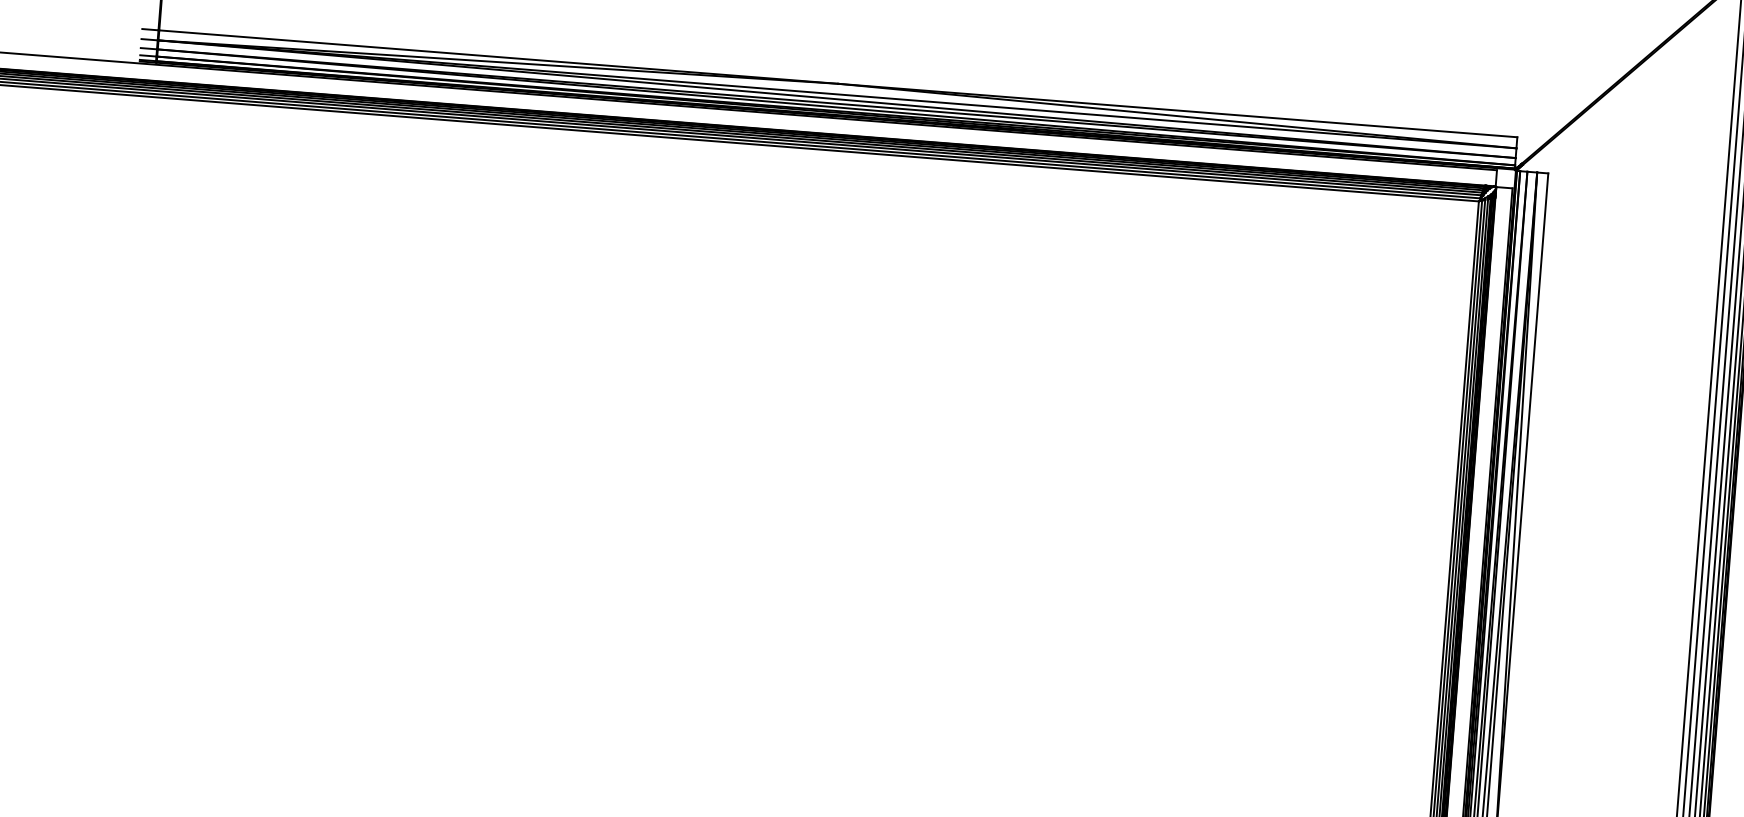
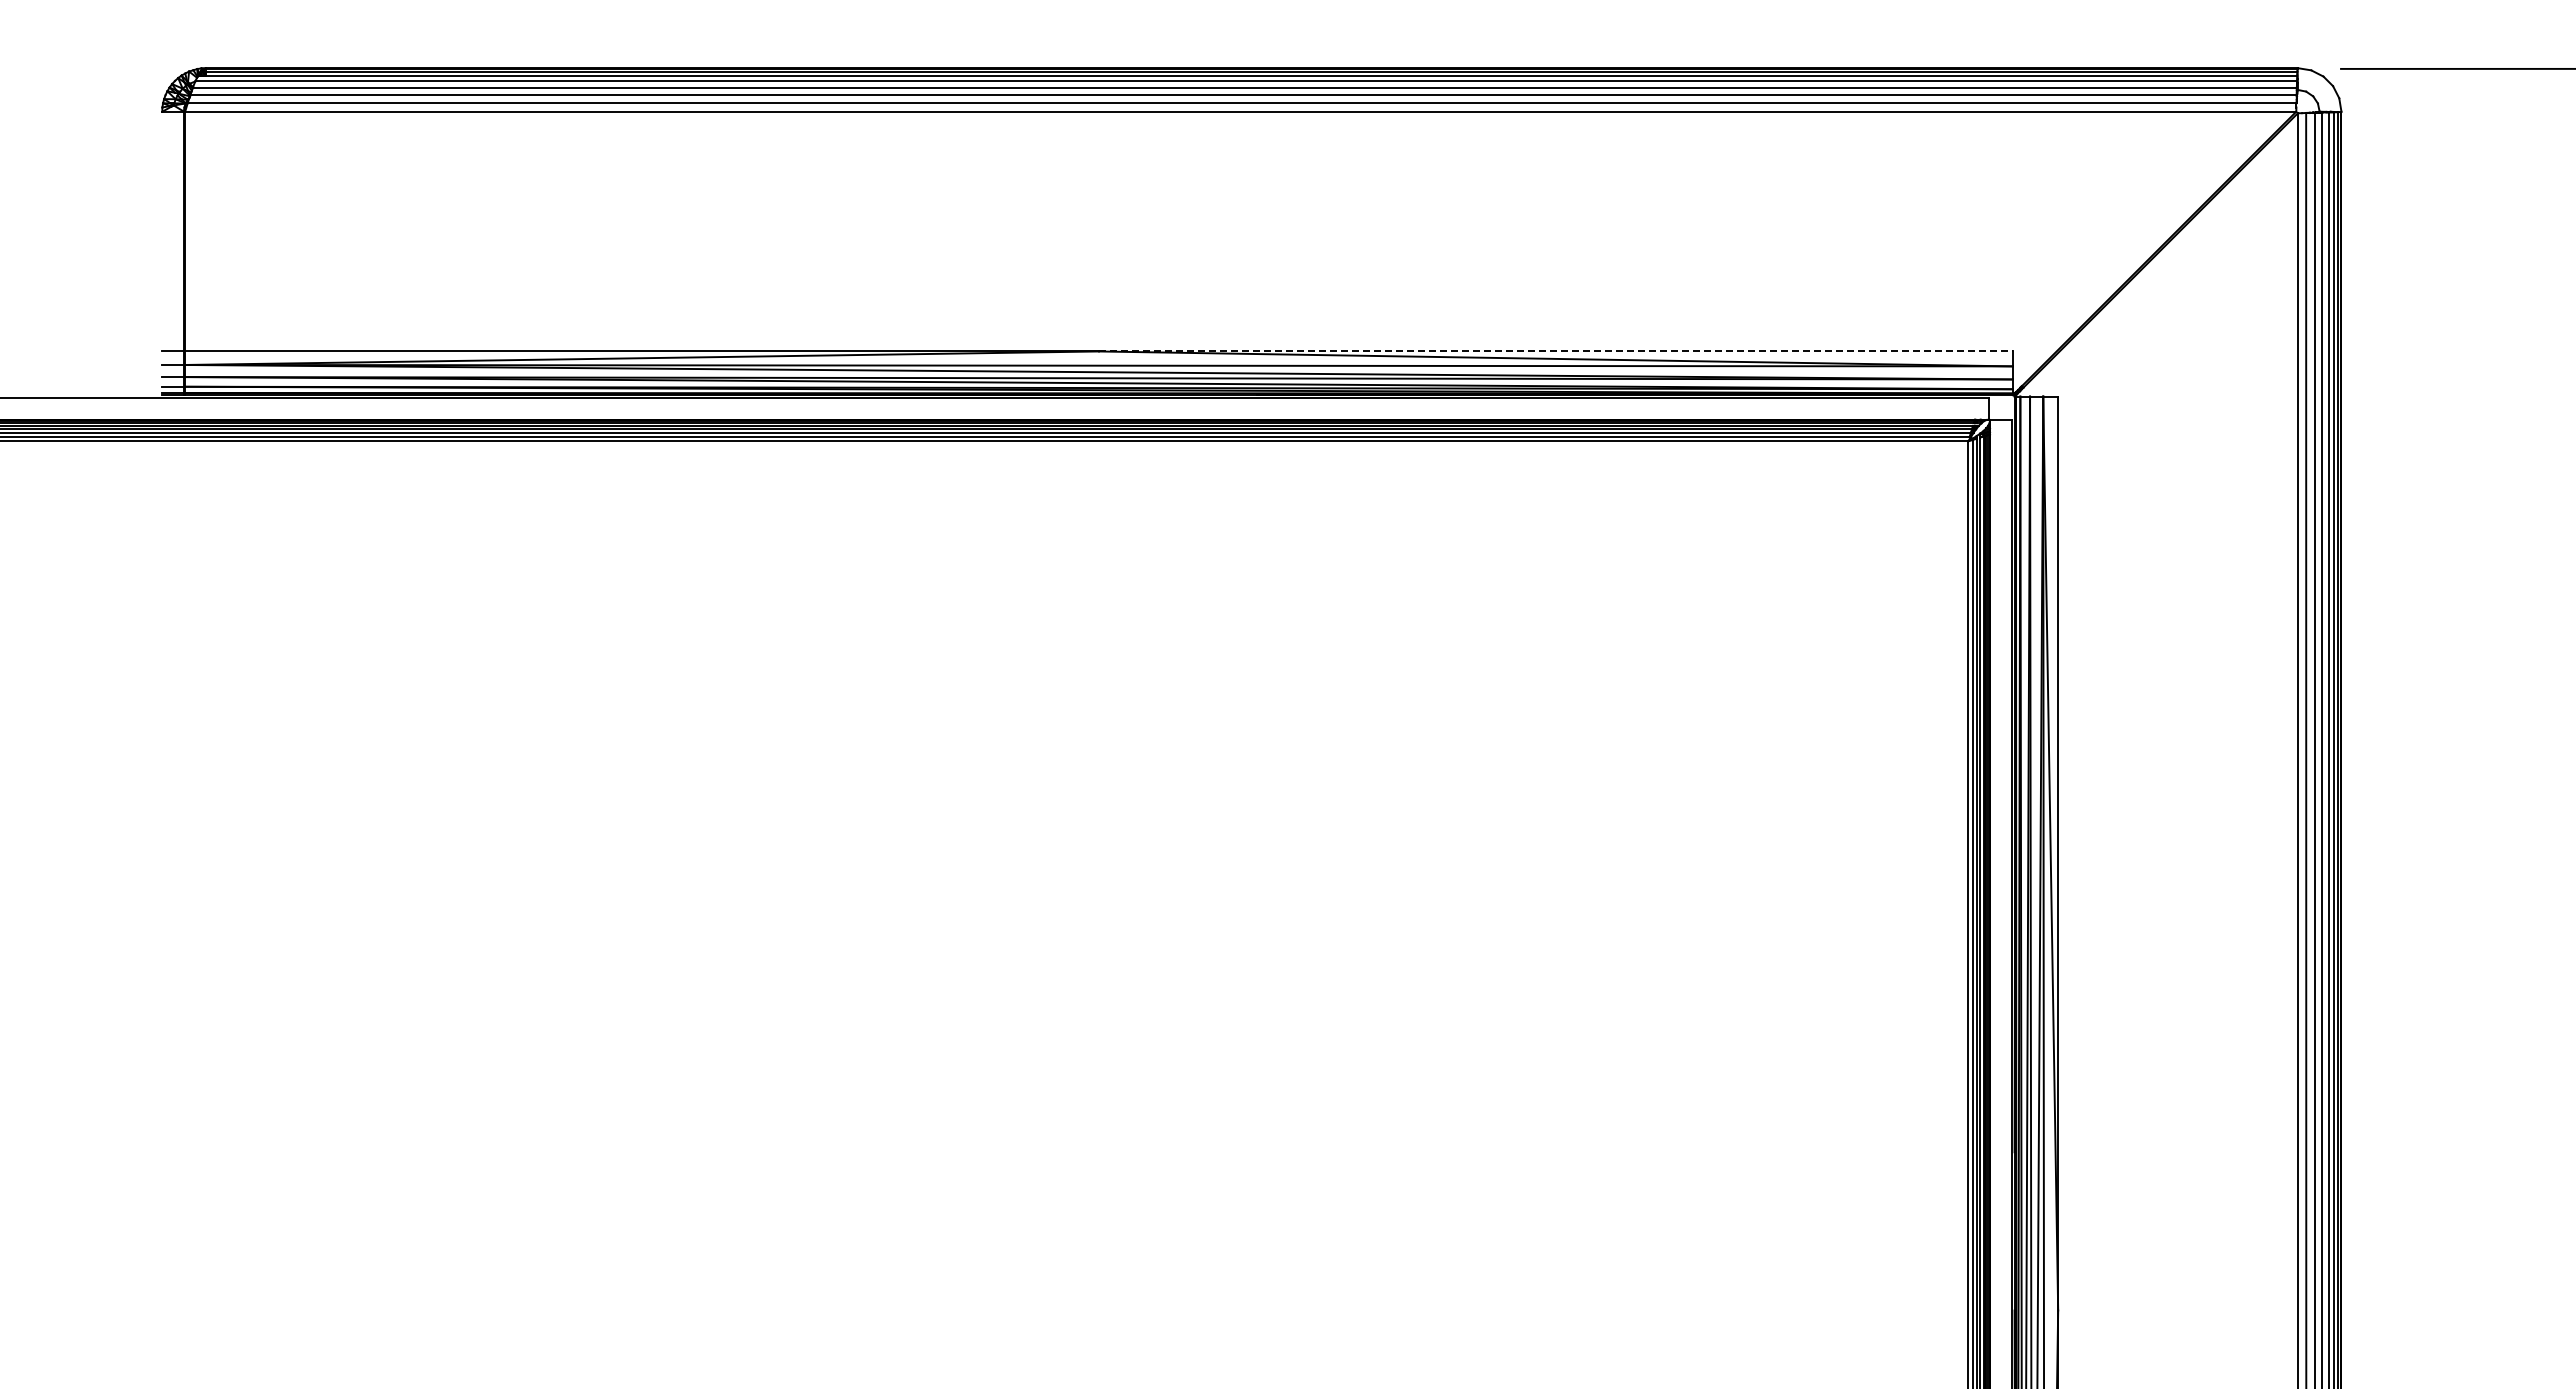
line: (1177, 110) -> (1555, 351), solid -> dashed

